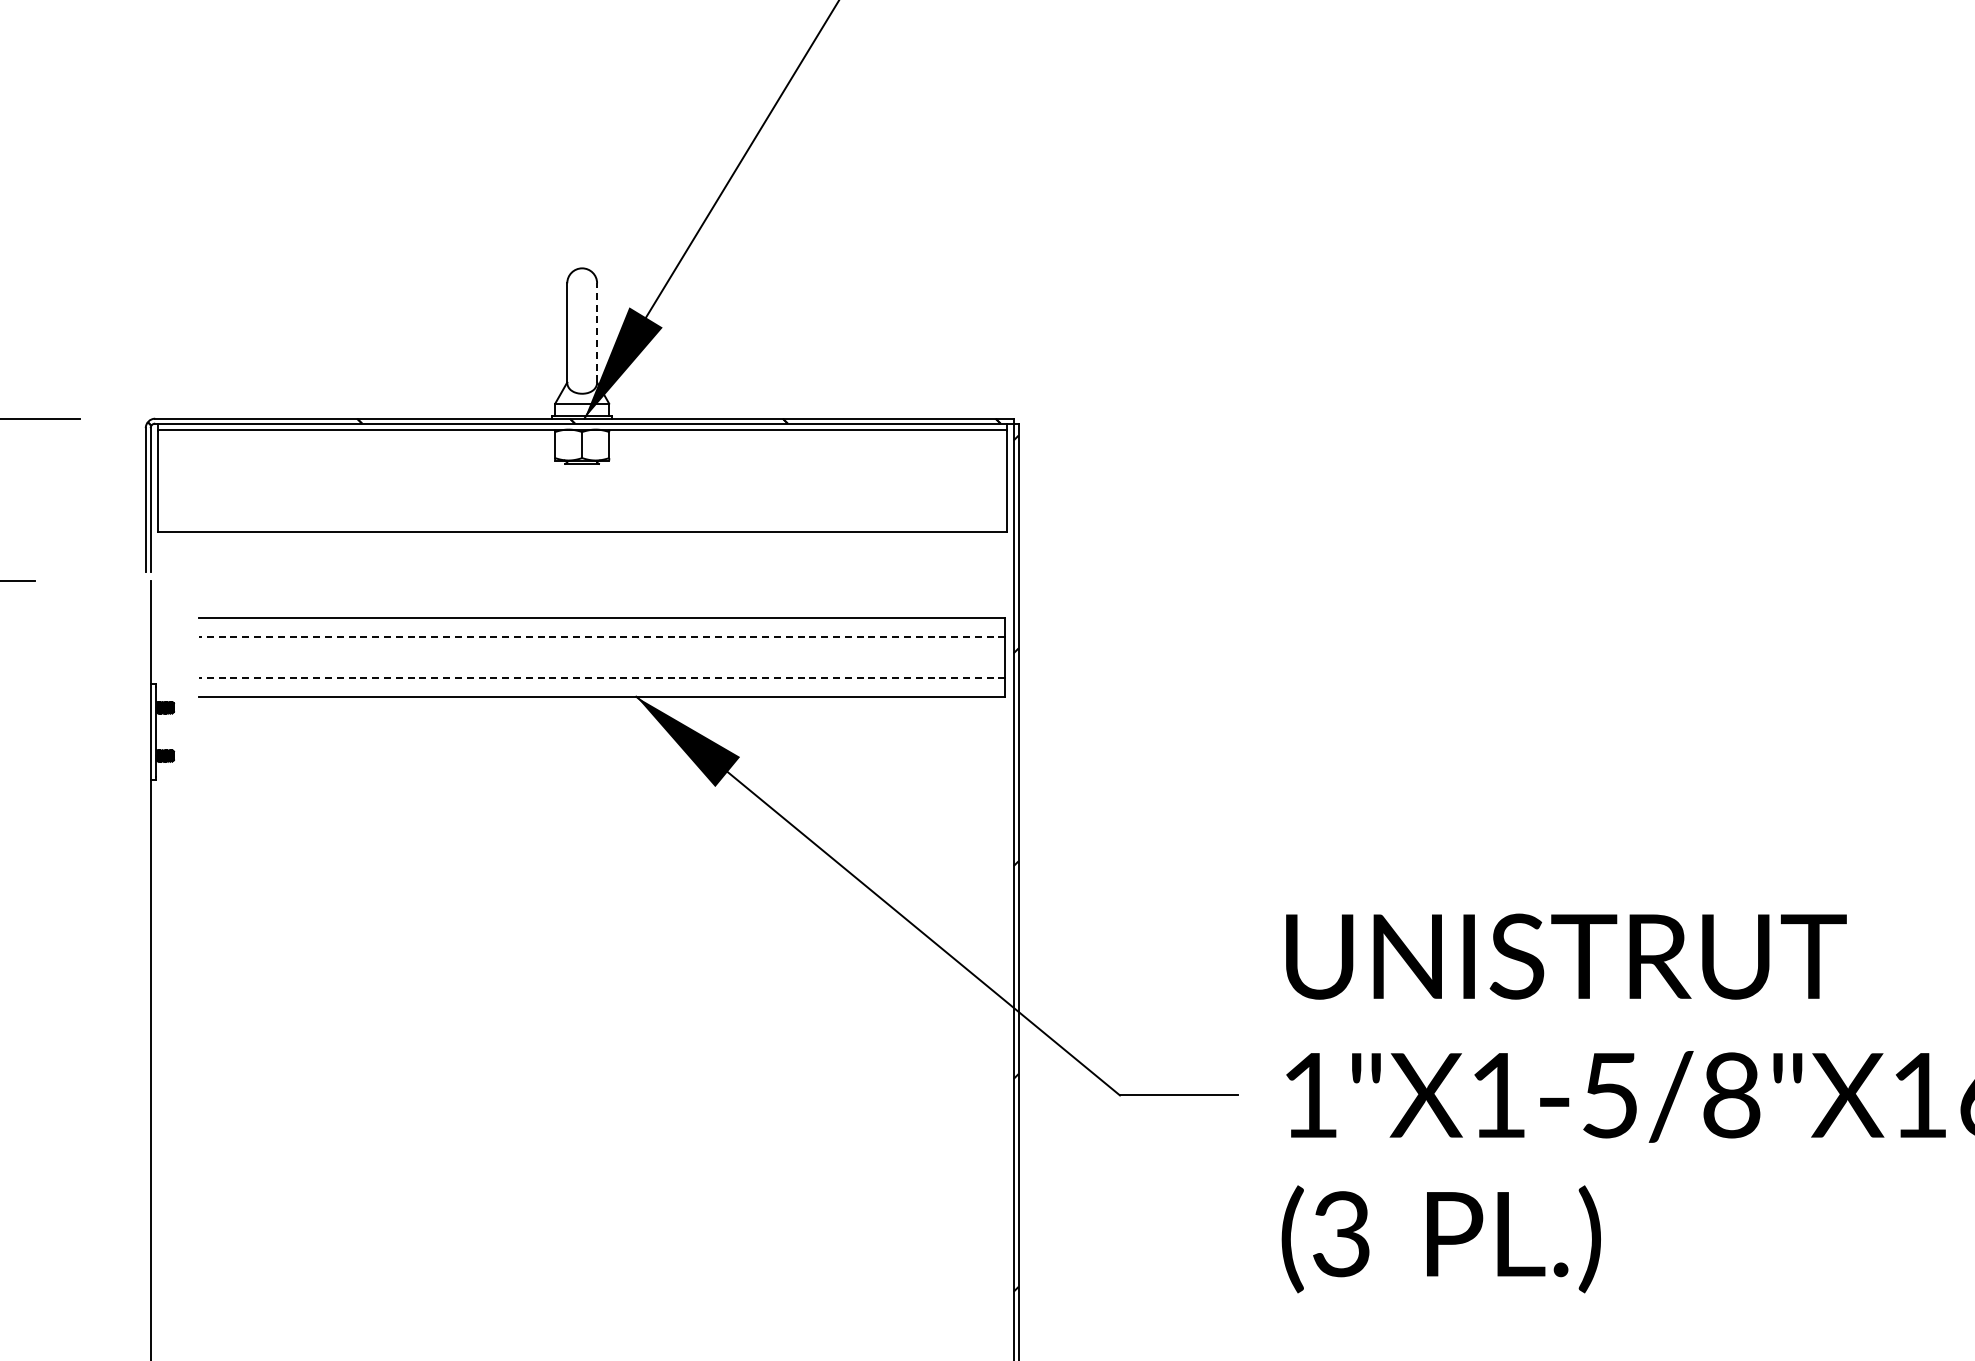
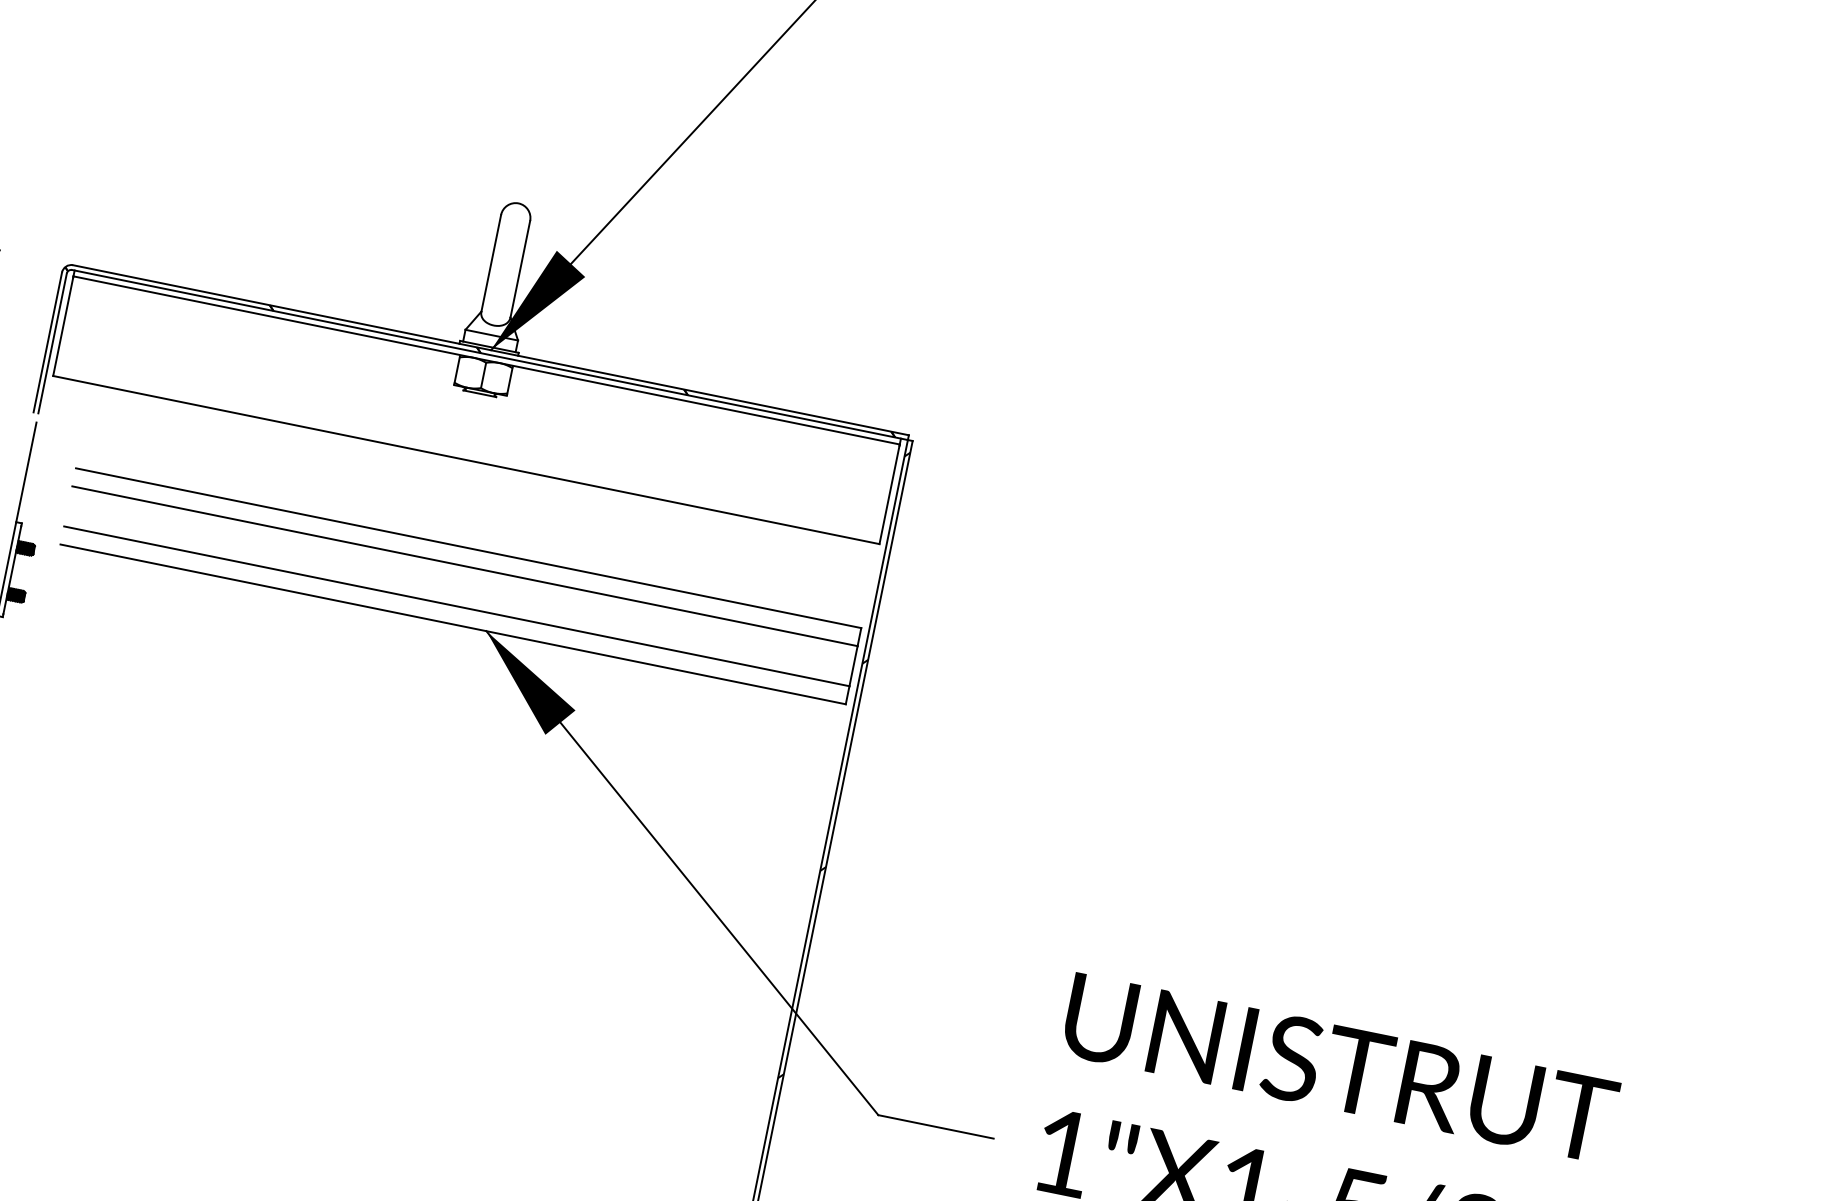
line: (597, 332) -> (520, 268), dashed -> solid
line: (601, 637) -> (464, 566), dashed -> solid
line: (601, 678) -> (456, 606), dashed -> solid

